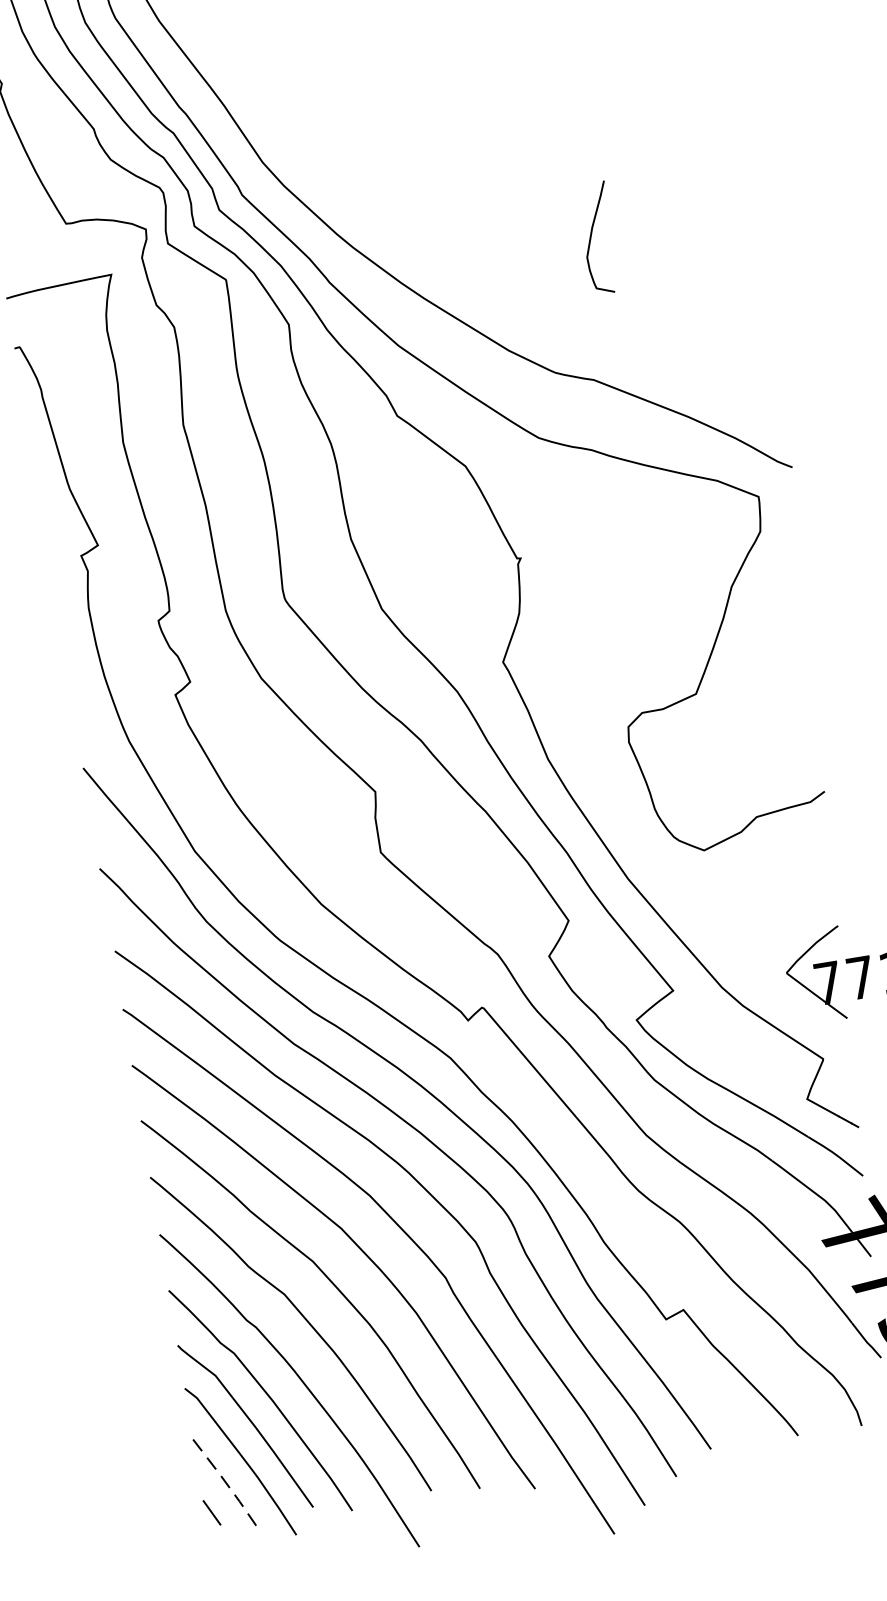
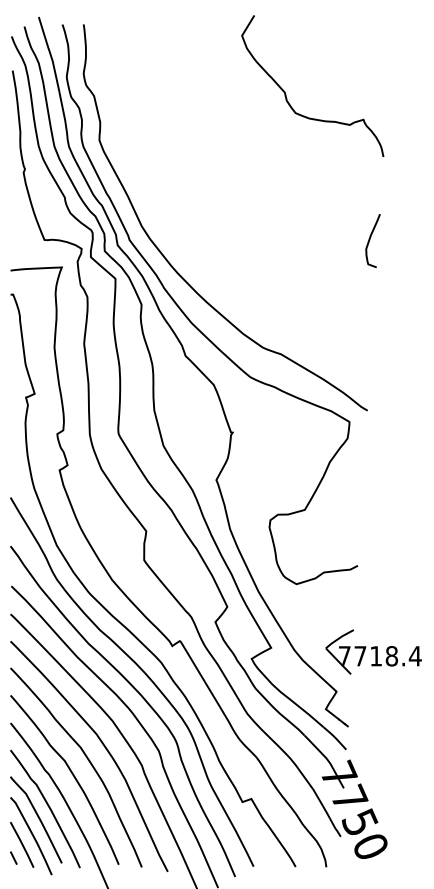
curve: (593, 238) -> (370, 240), moved
line: (225, 1483) -> (22, 845), dashed -> solid

